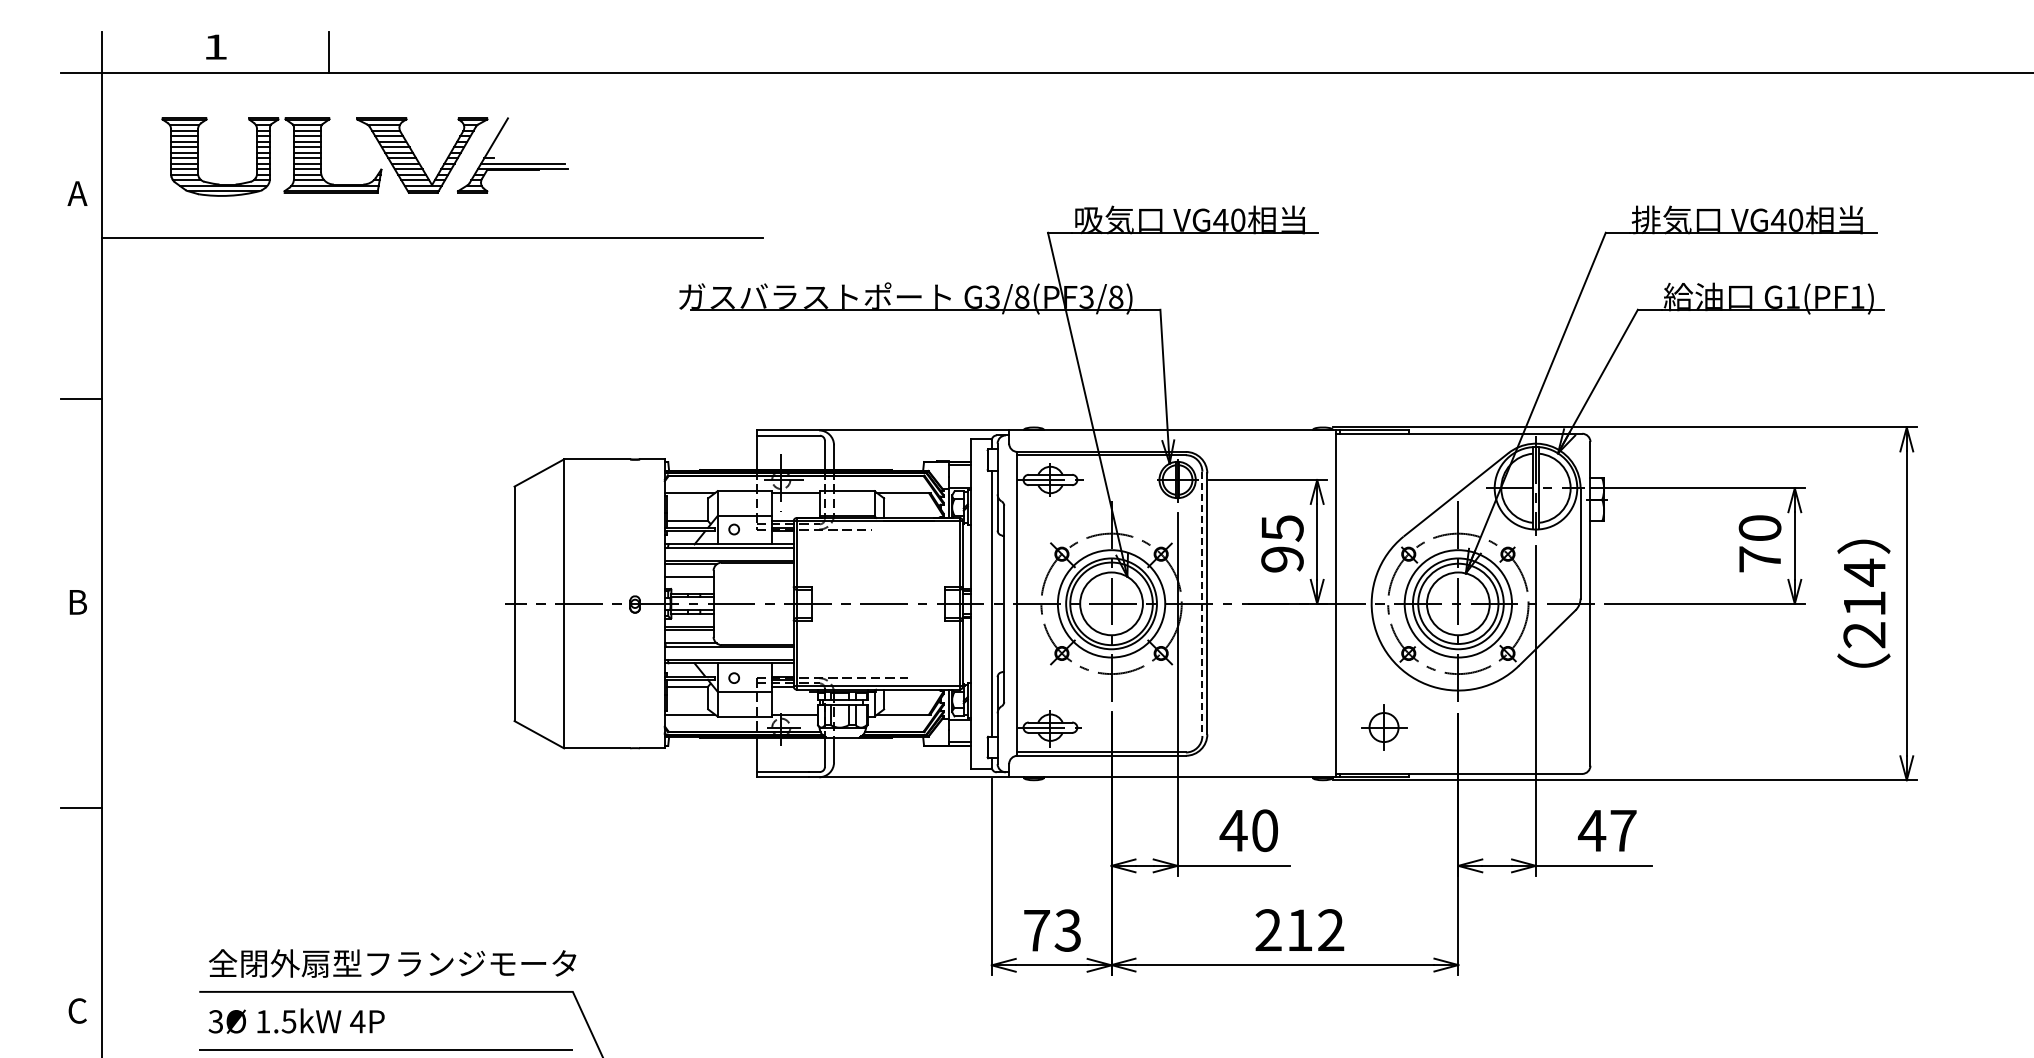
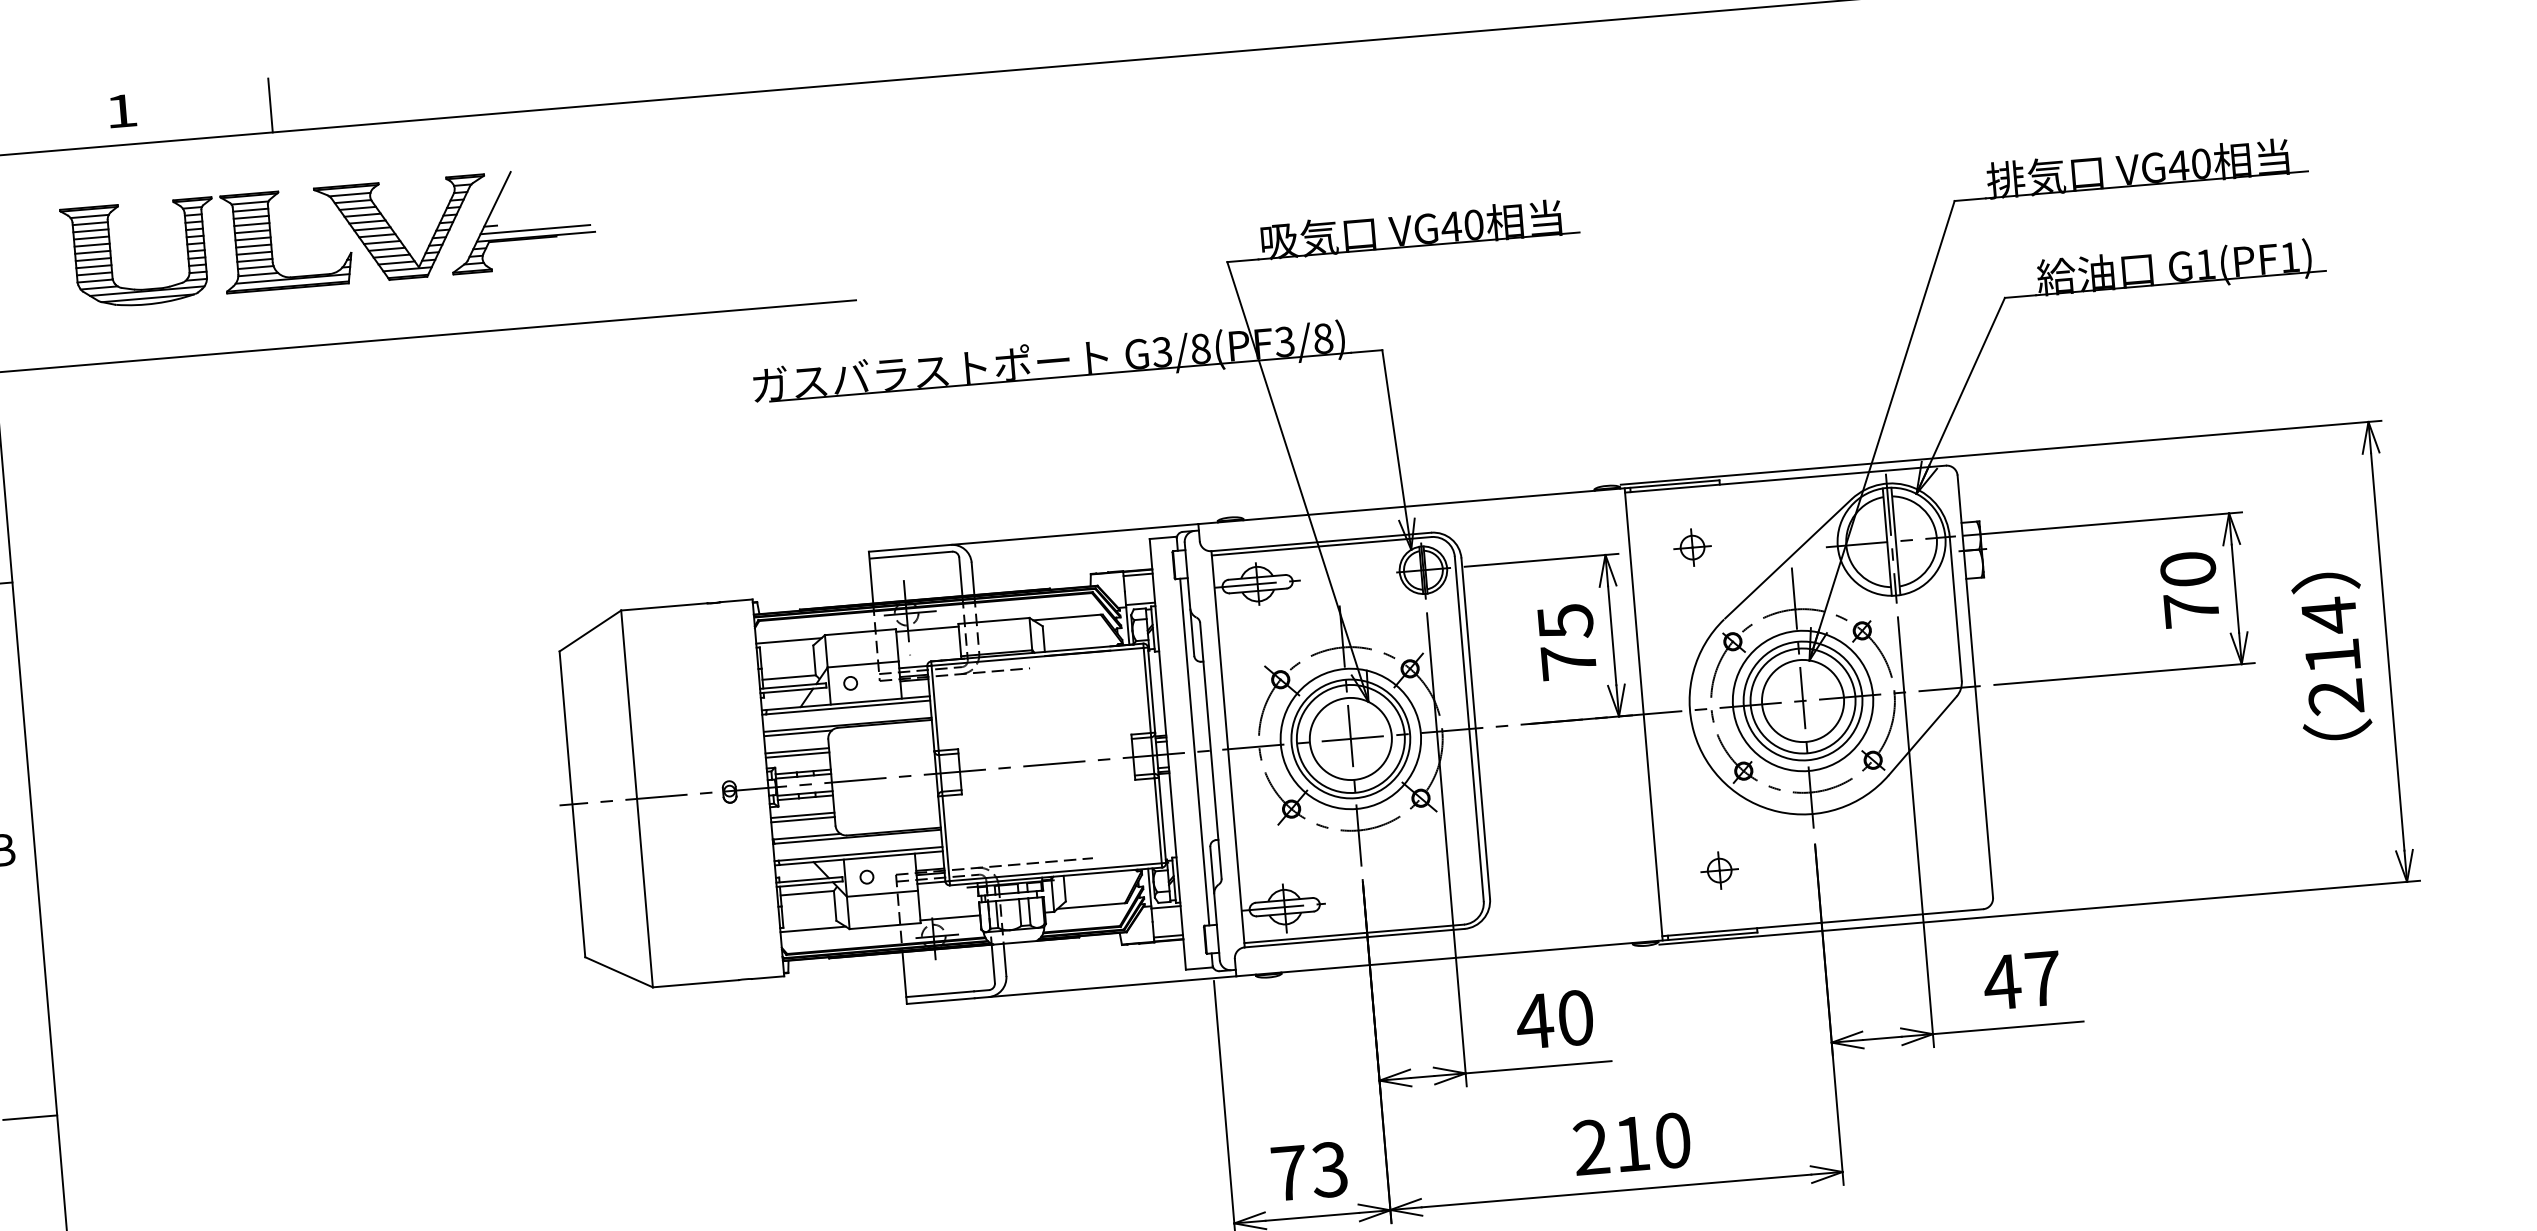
part: (1383, 479) -> (1691, 547), added
text: (1282, 559) -> (1568, 662), 95 -> 75
line: (688, 580) -> (796, 754), added
line: (1202, 604) -> (1469, 729), dashed -> solid
part: (1383, 727) -> (1718, 870), size x0.62
text: (1331, 930) -> (1673, 1140), 212 -> 210

